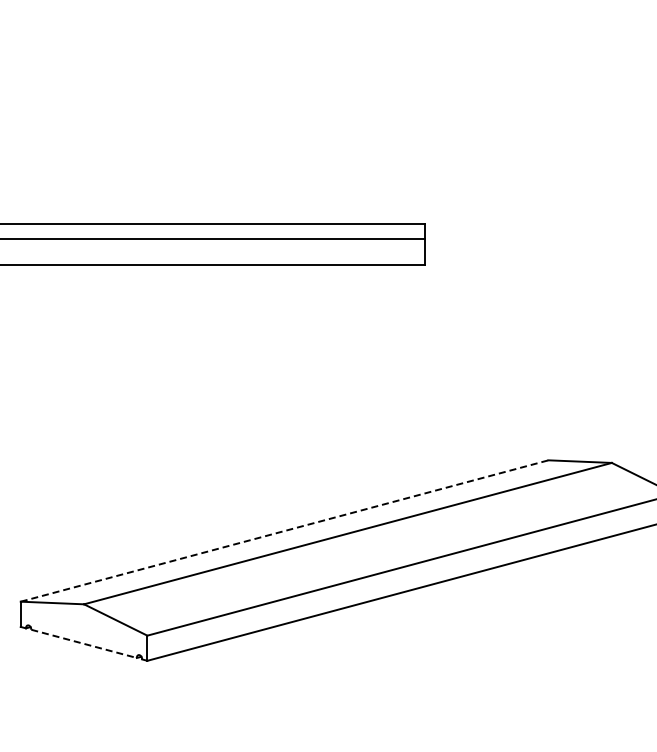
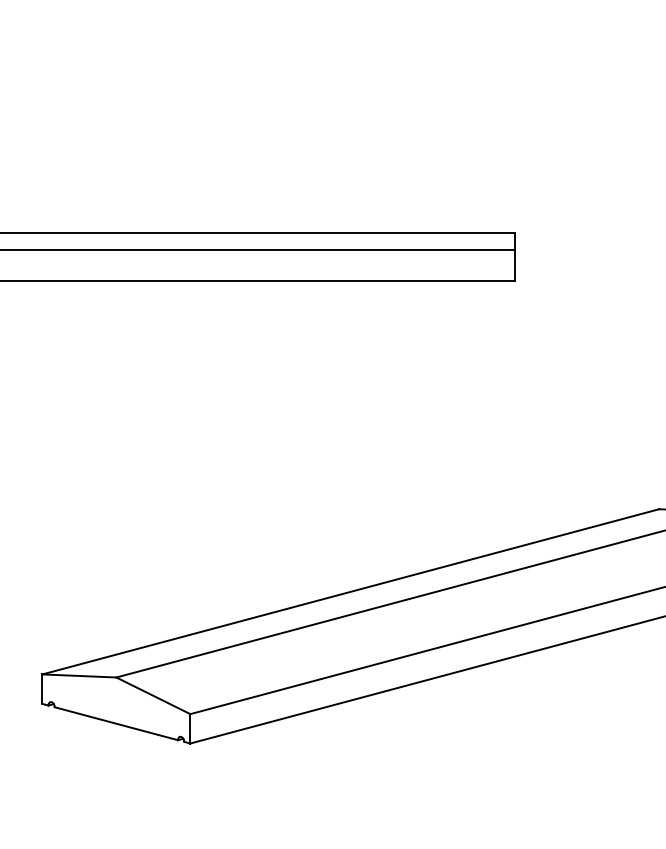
line: (285, 530) -> (351, 591), dashed -> solid
line: (84, 643) -> (116, 723), dashed -> solid

